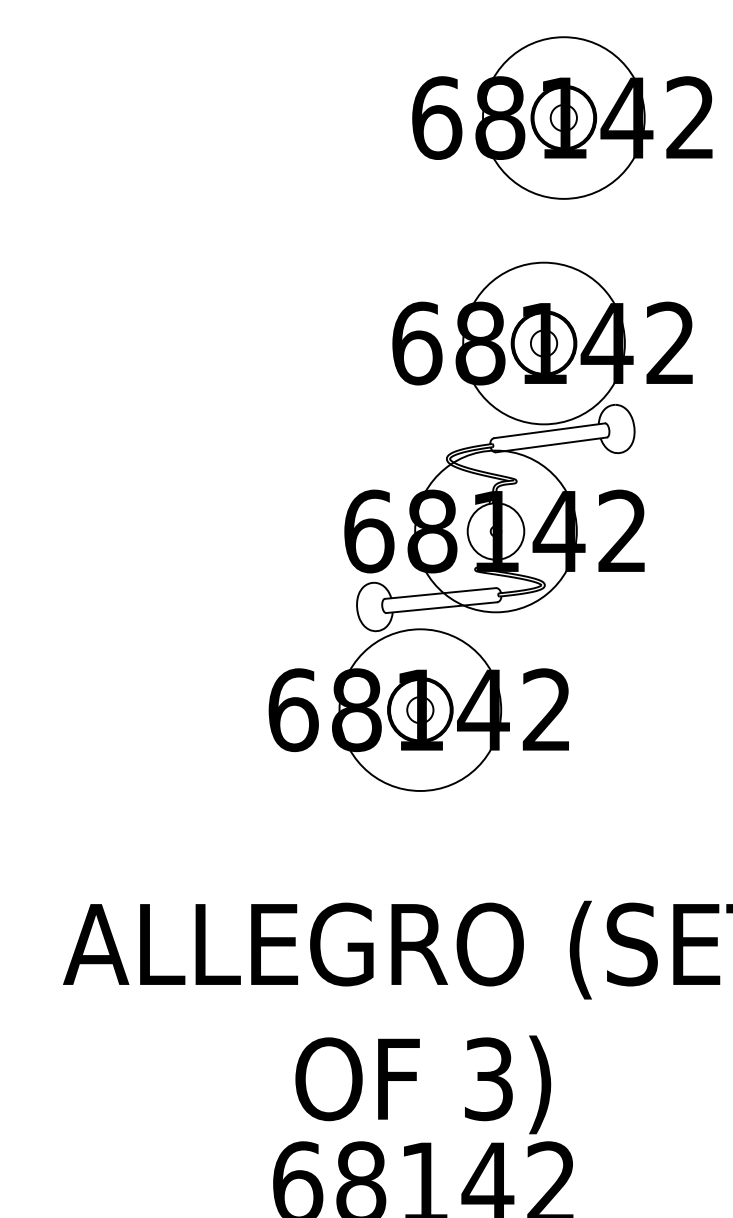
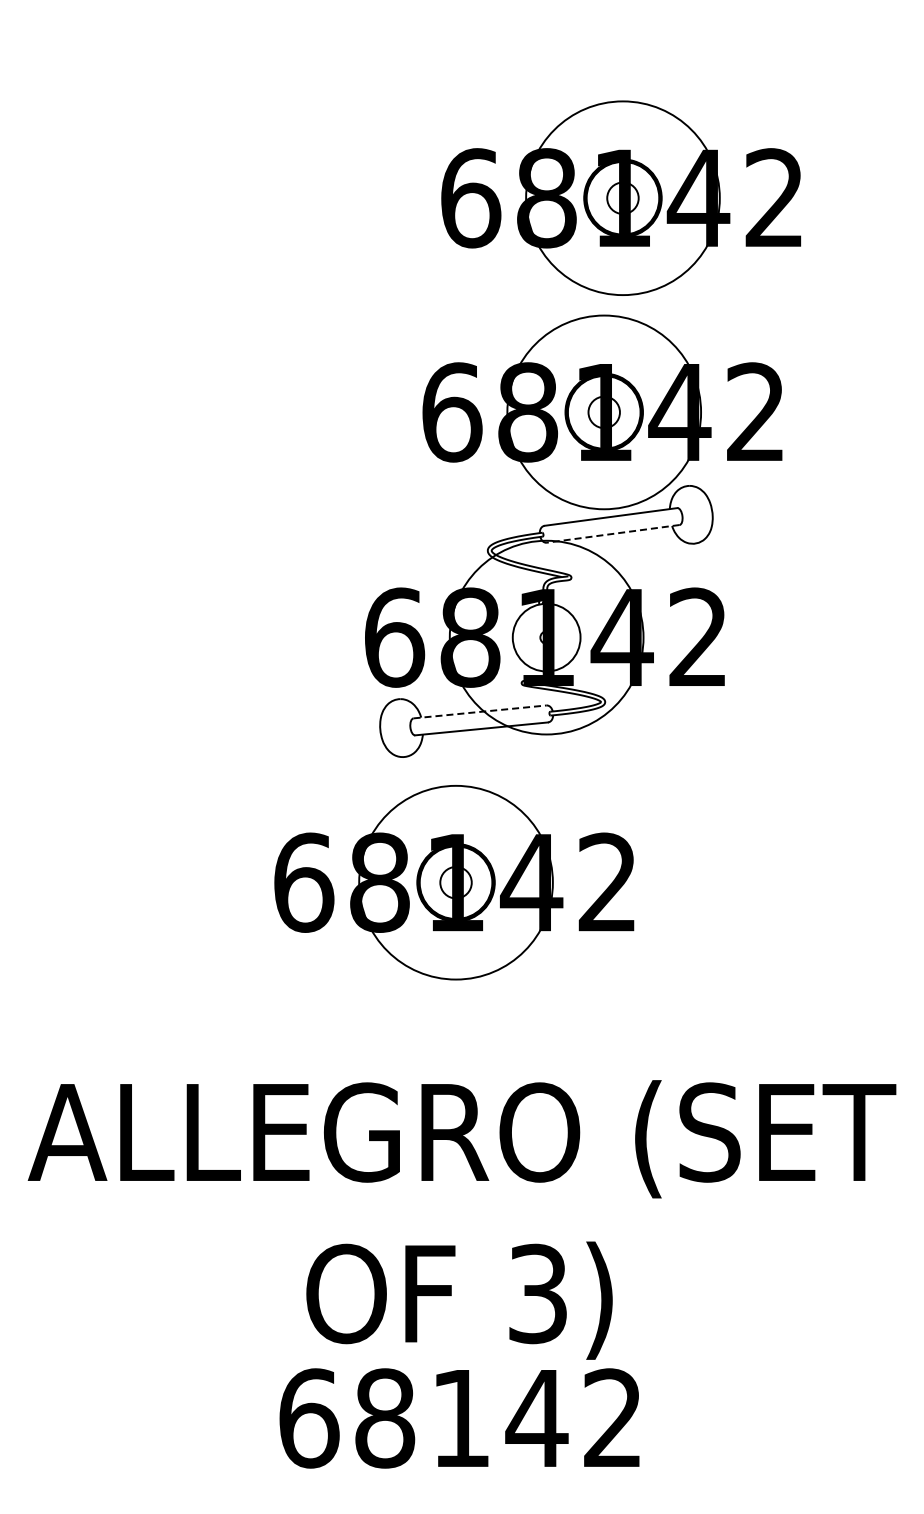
part: (562, 117) -> (621, 197), moved
line: (551, 444) -> (613, 533), solid -> dashed
line: (439, 593) -> (479, 711), solid -> dashed
part: (419, 709) -> (454, 882), moved

